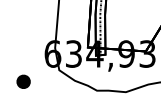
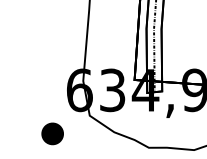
part: (23, 81) -> (52, 133), moved

